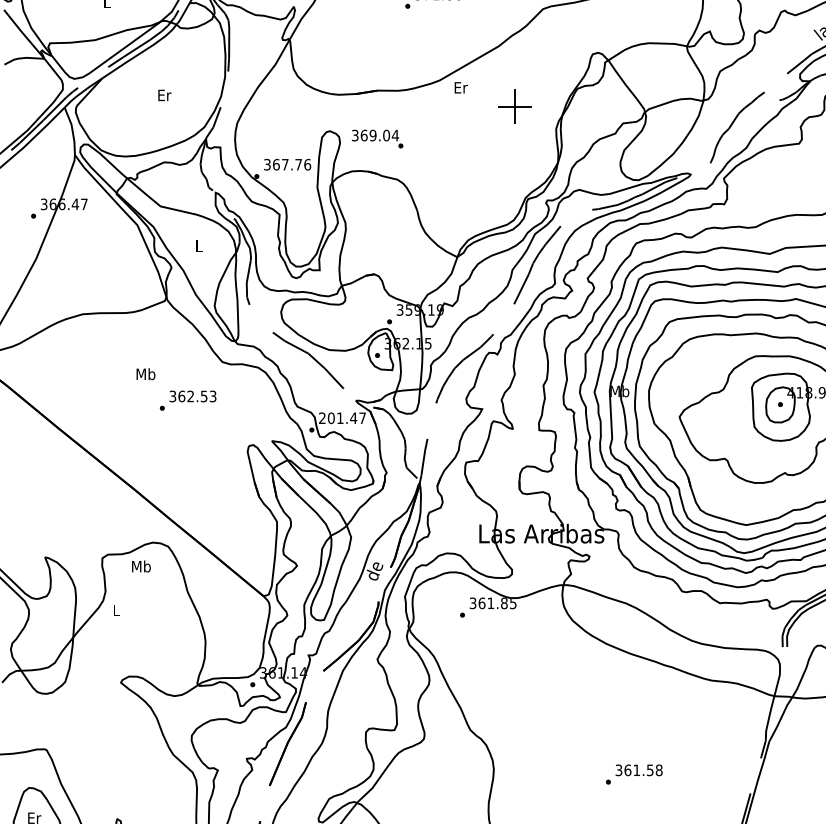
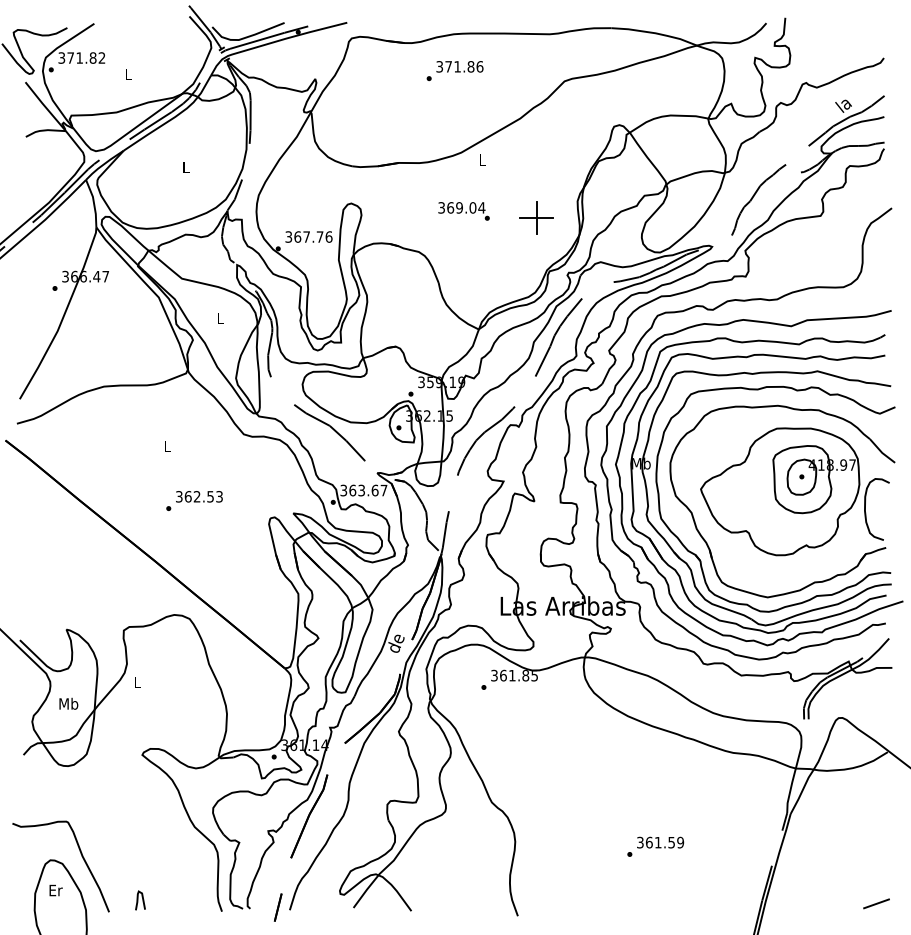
text: (461, 87) -> (482, 159), Er -> L
text: (164, 95) -> (185, 167), Er -> L
part: (515, 106) -> (536, 217), moved
text: (377, 139) -> (463, 211), moved
text: (146, 374) -> (167, 446), Mb -> L
text: (188, 400) -> (194, 500), moved
text: (338, 418) -> (359, 490), 201.47 -> 363.67
text: (141, 566) -> (68, 703), moved
text: (659, 770) -> (680, 842), 361.58 -> 361.59

